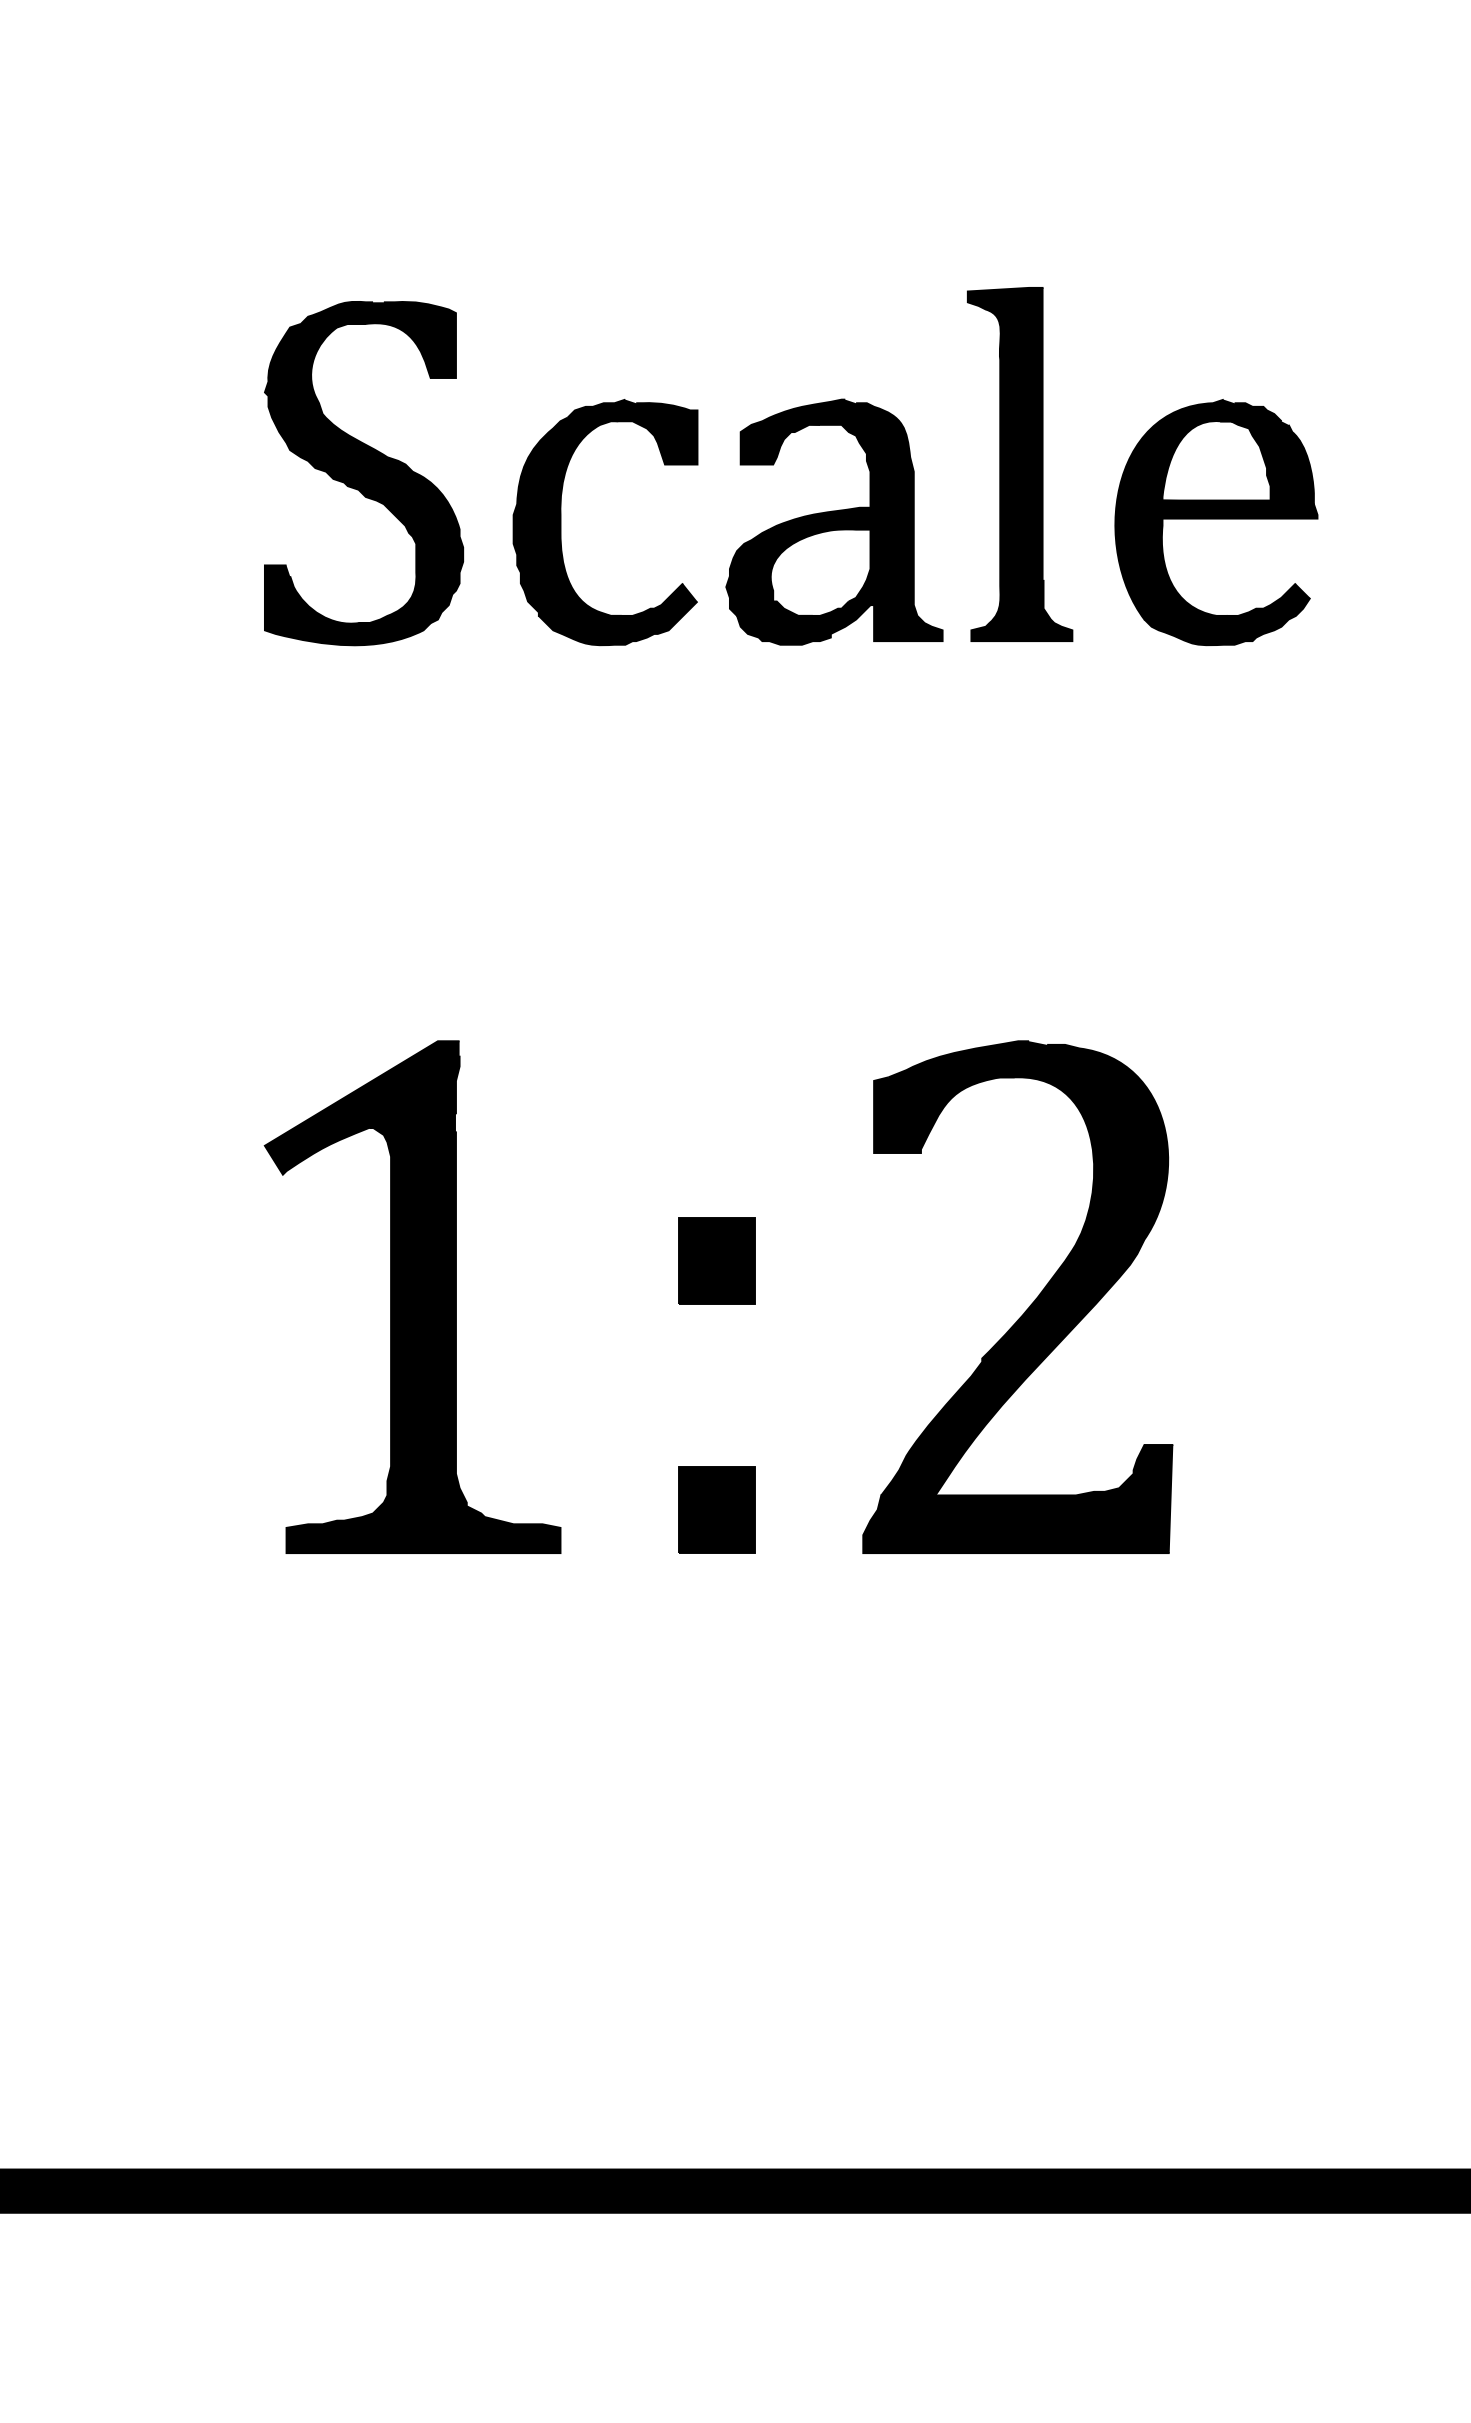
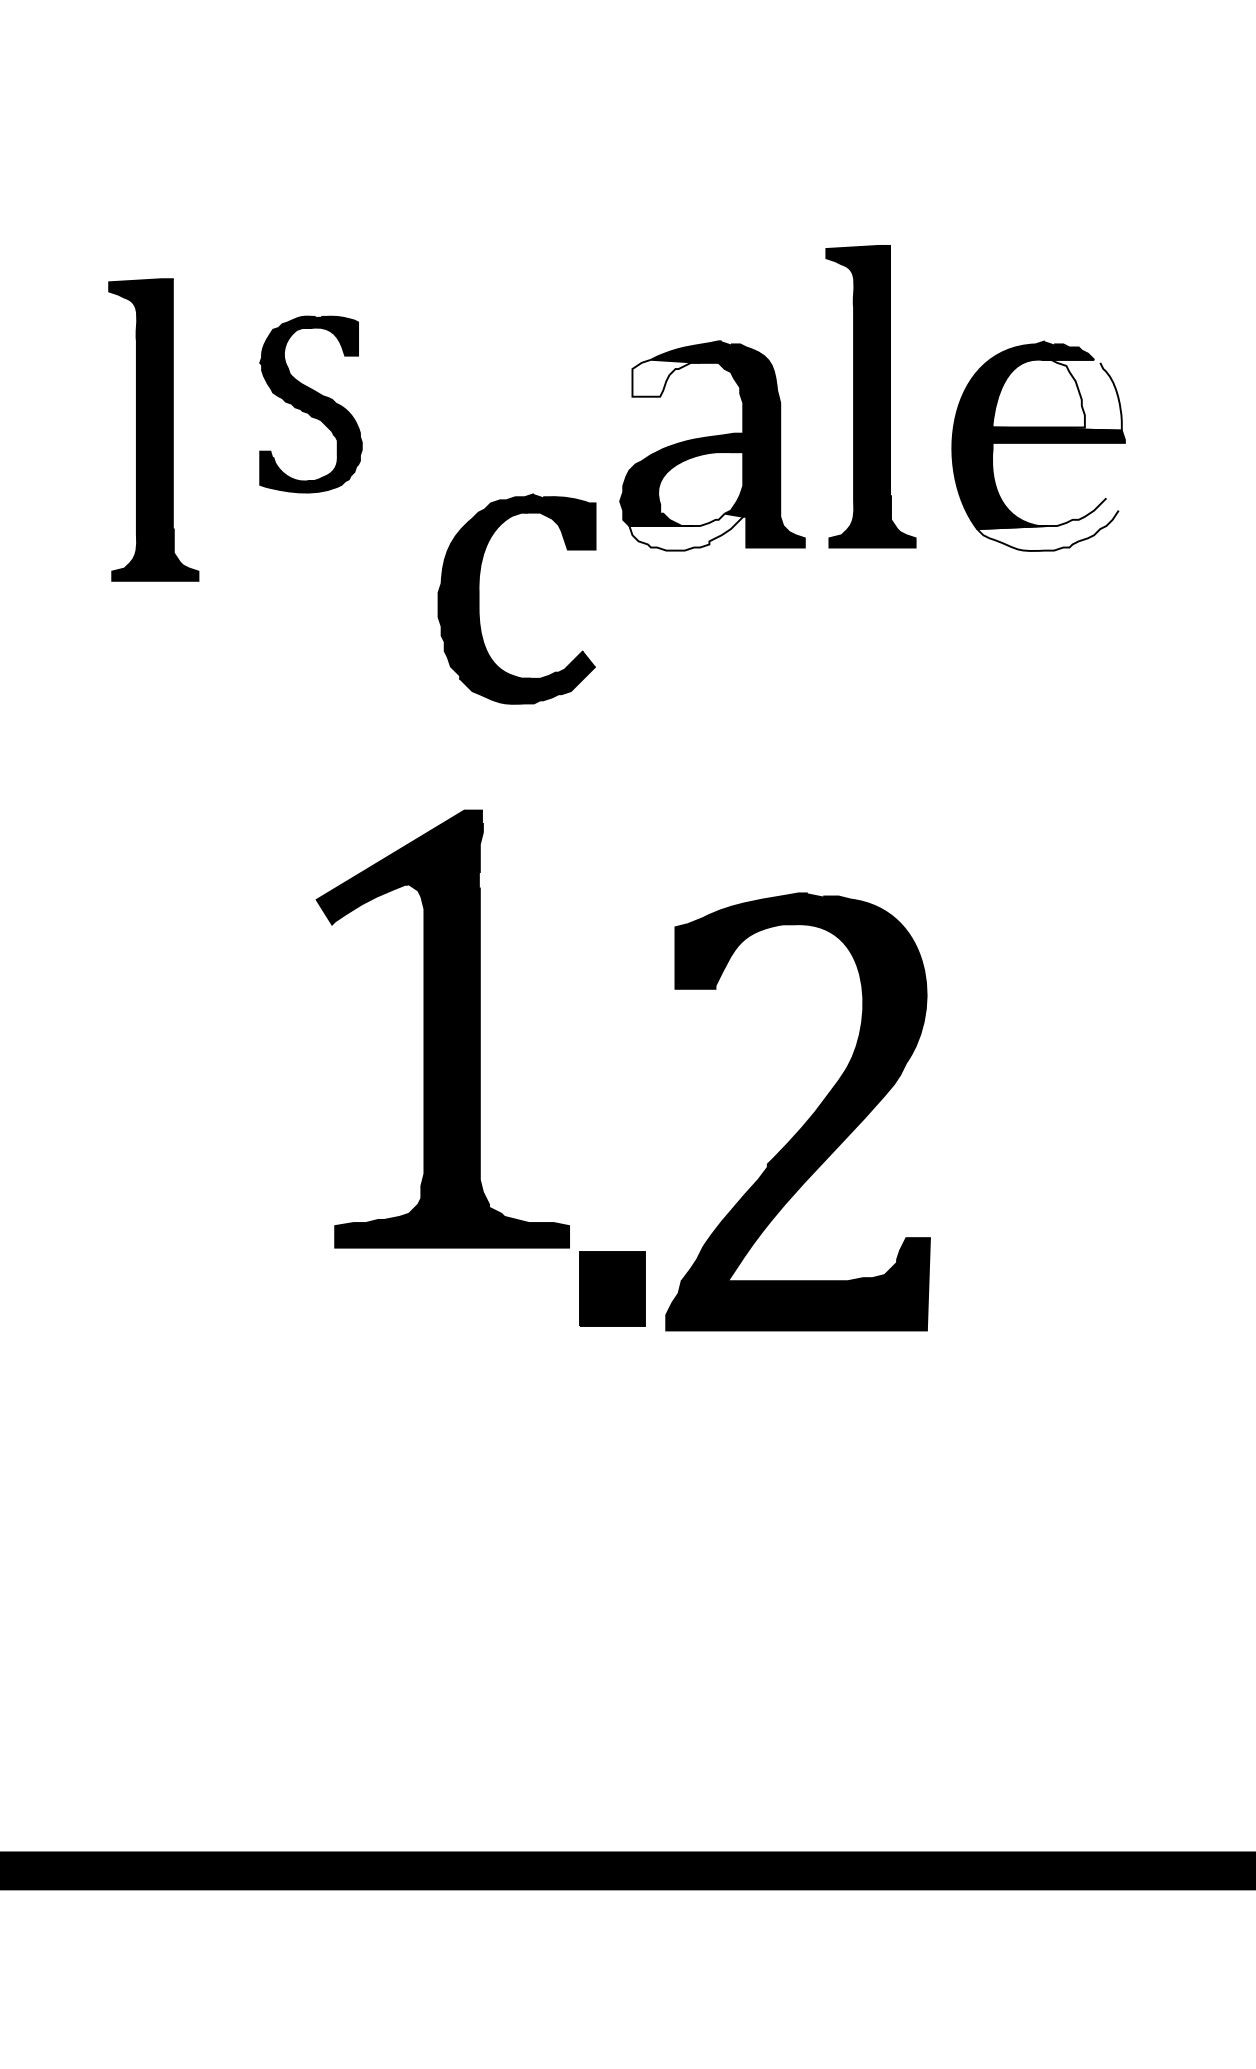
fill: (780, 442) -> (666, 377), removed
fill: (1237, 462) -> (1056, 395), removed
part: (364, 473) -> (311, 404), size x0.6
part: (180, 503) -> (154, 430), added
part: (561, 522) -> (479, 599), moved
fill: (1227, 614) -> (1048, 524), removed
fill: (803, 622) -> (686, 531), removed
part: (716, 1260) -> (611, 1076), removed
part: (412, 1296) -> (442, 1028), moved
part: (1029, 1305) -> (808, 1119), moved

